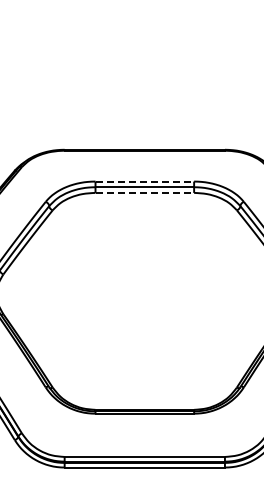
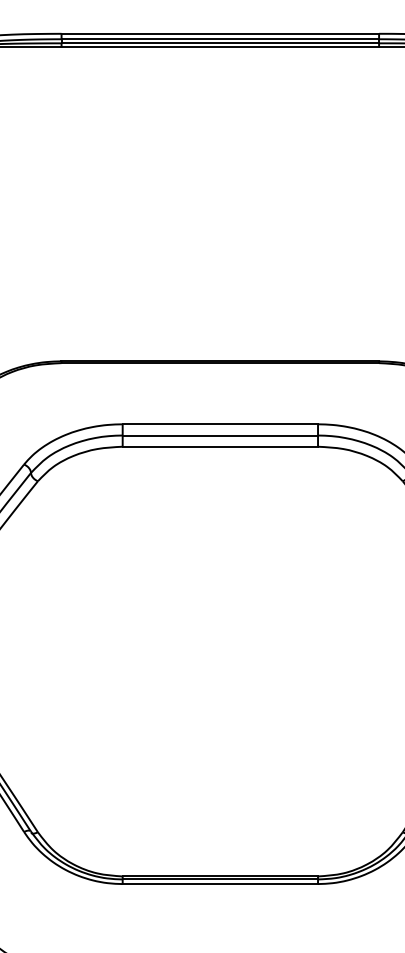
line: (145, 181) -> (221, 424), dashed -> solid
line: (145, 192) -> (221, 445), dashed -> solid

